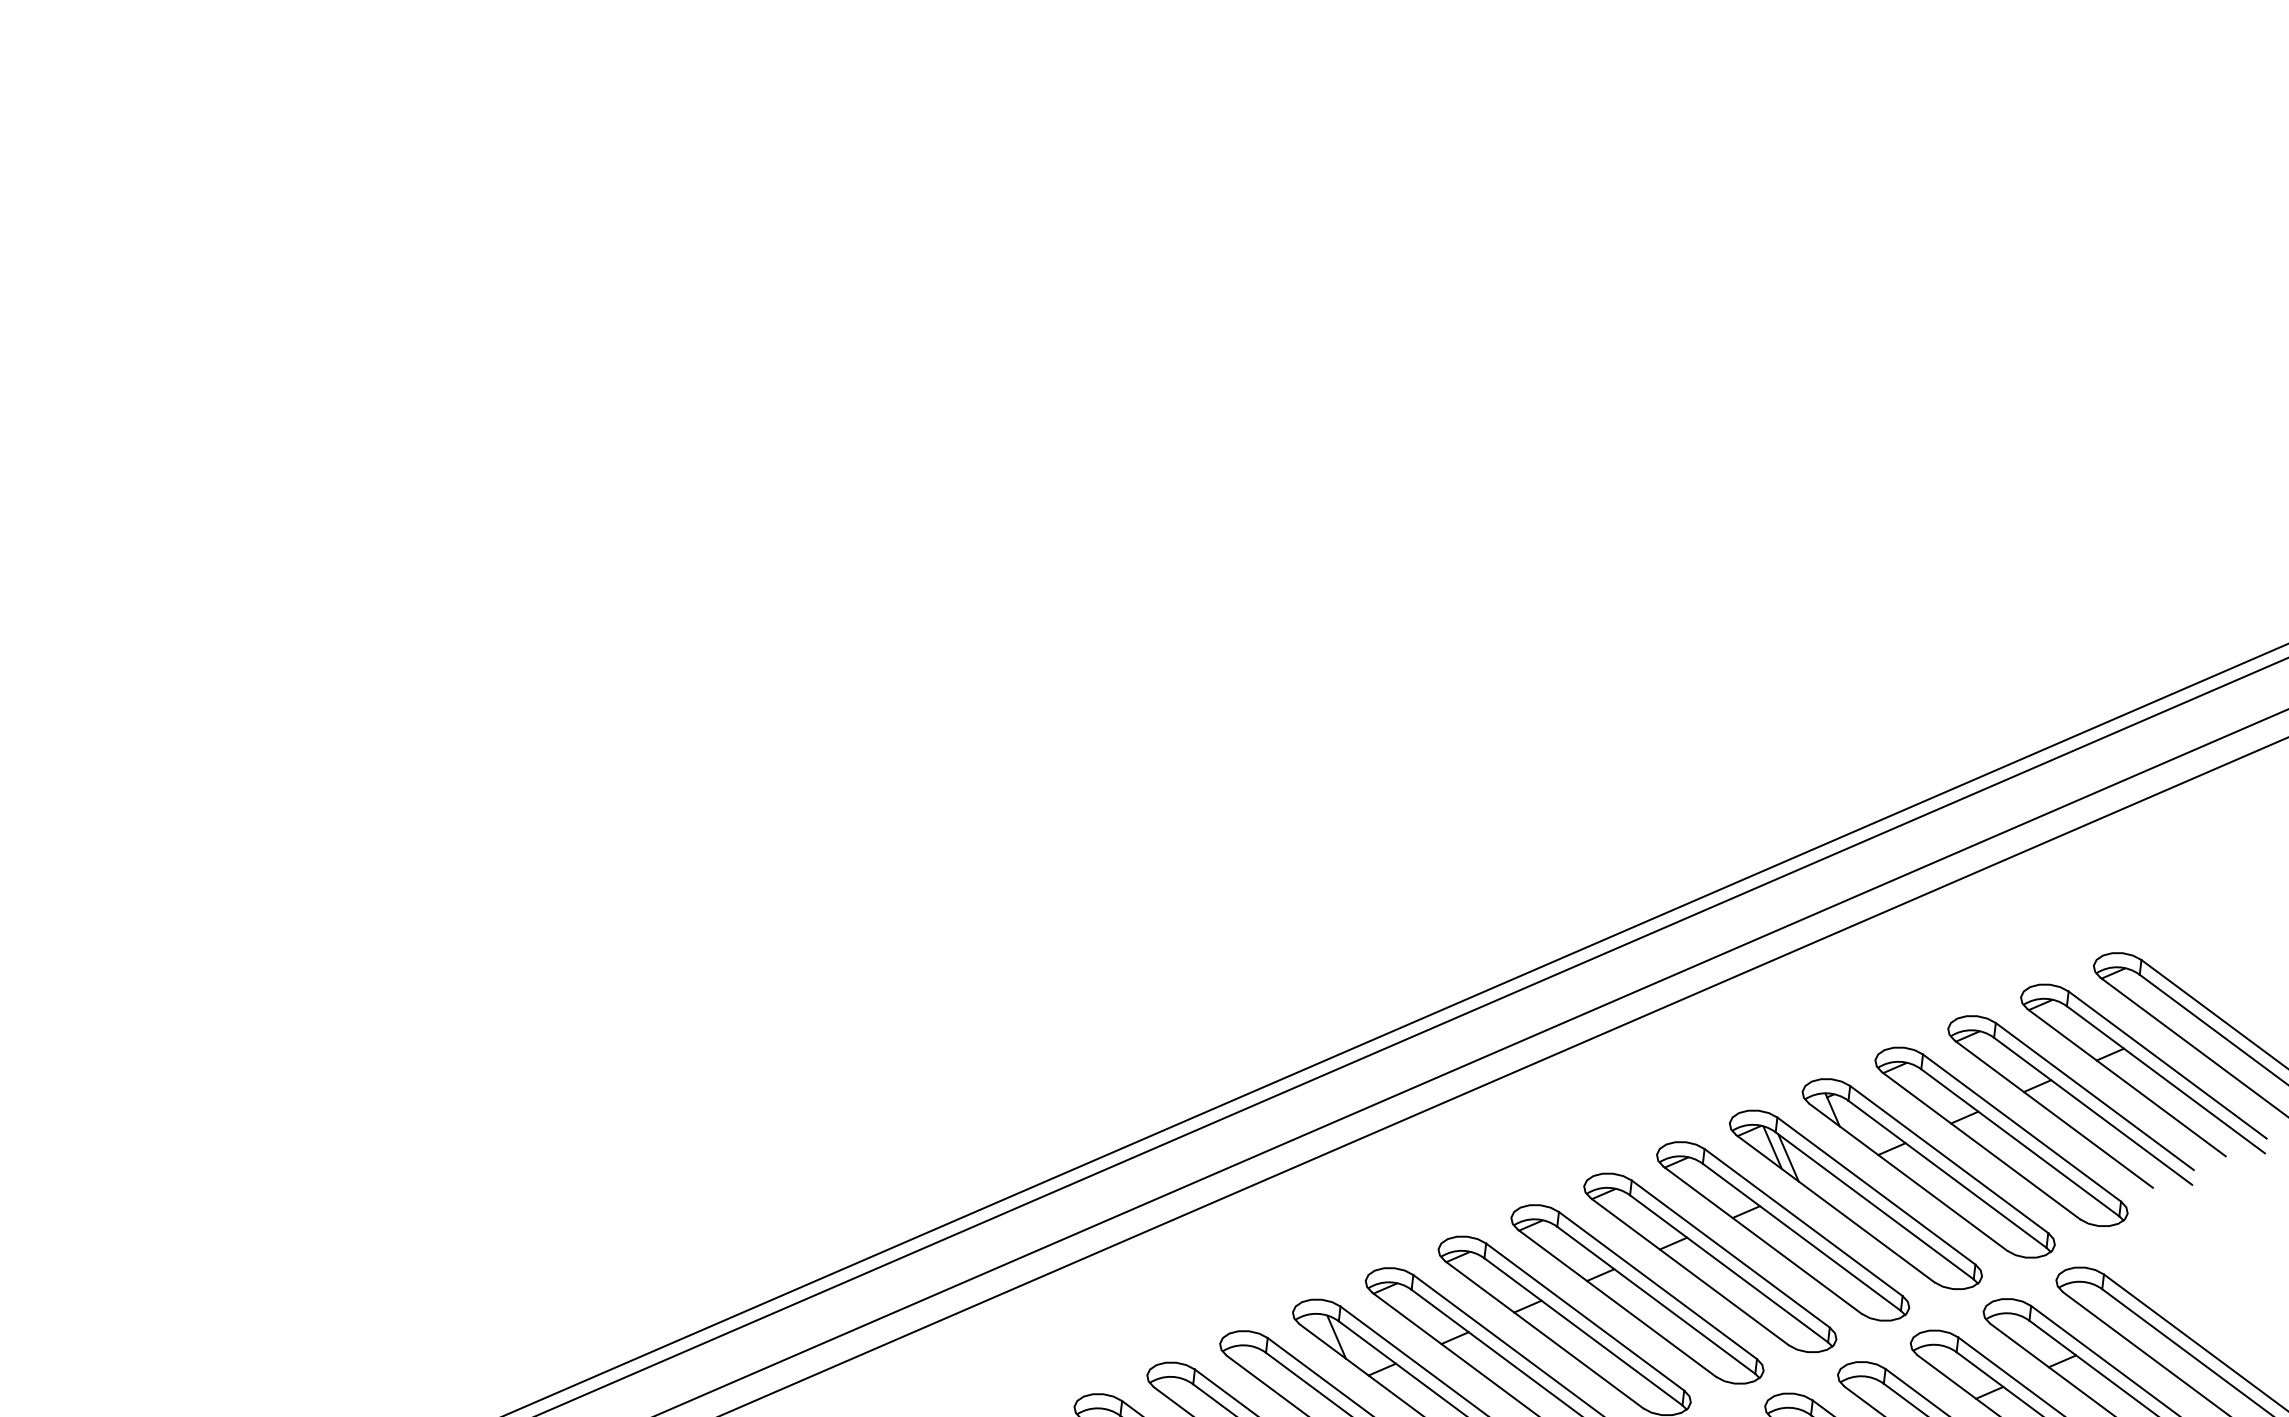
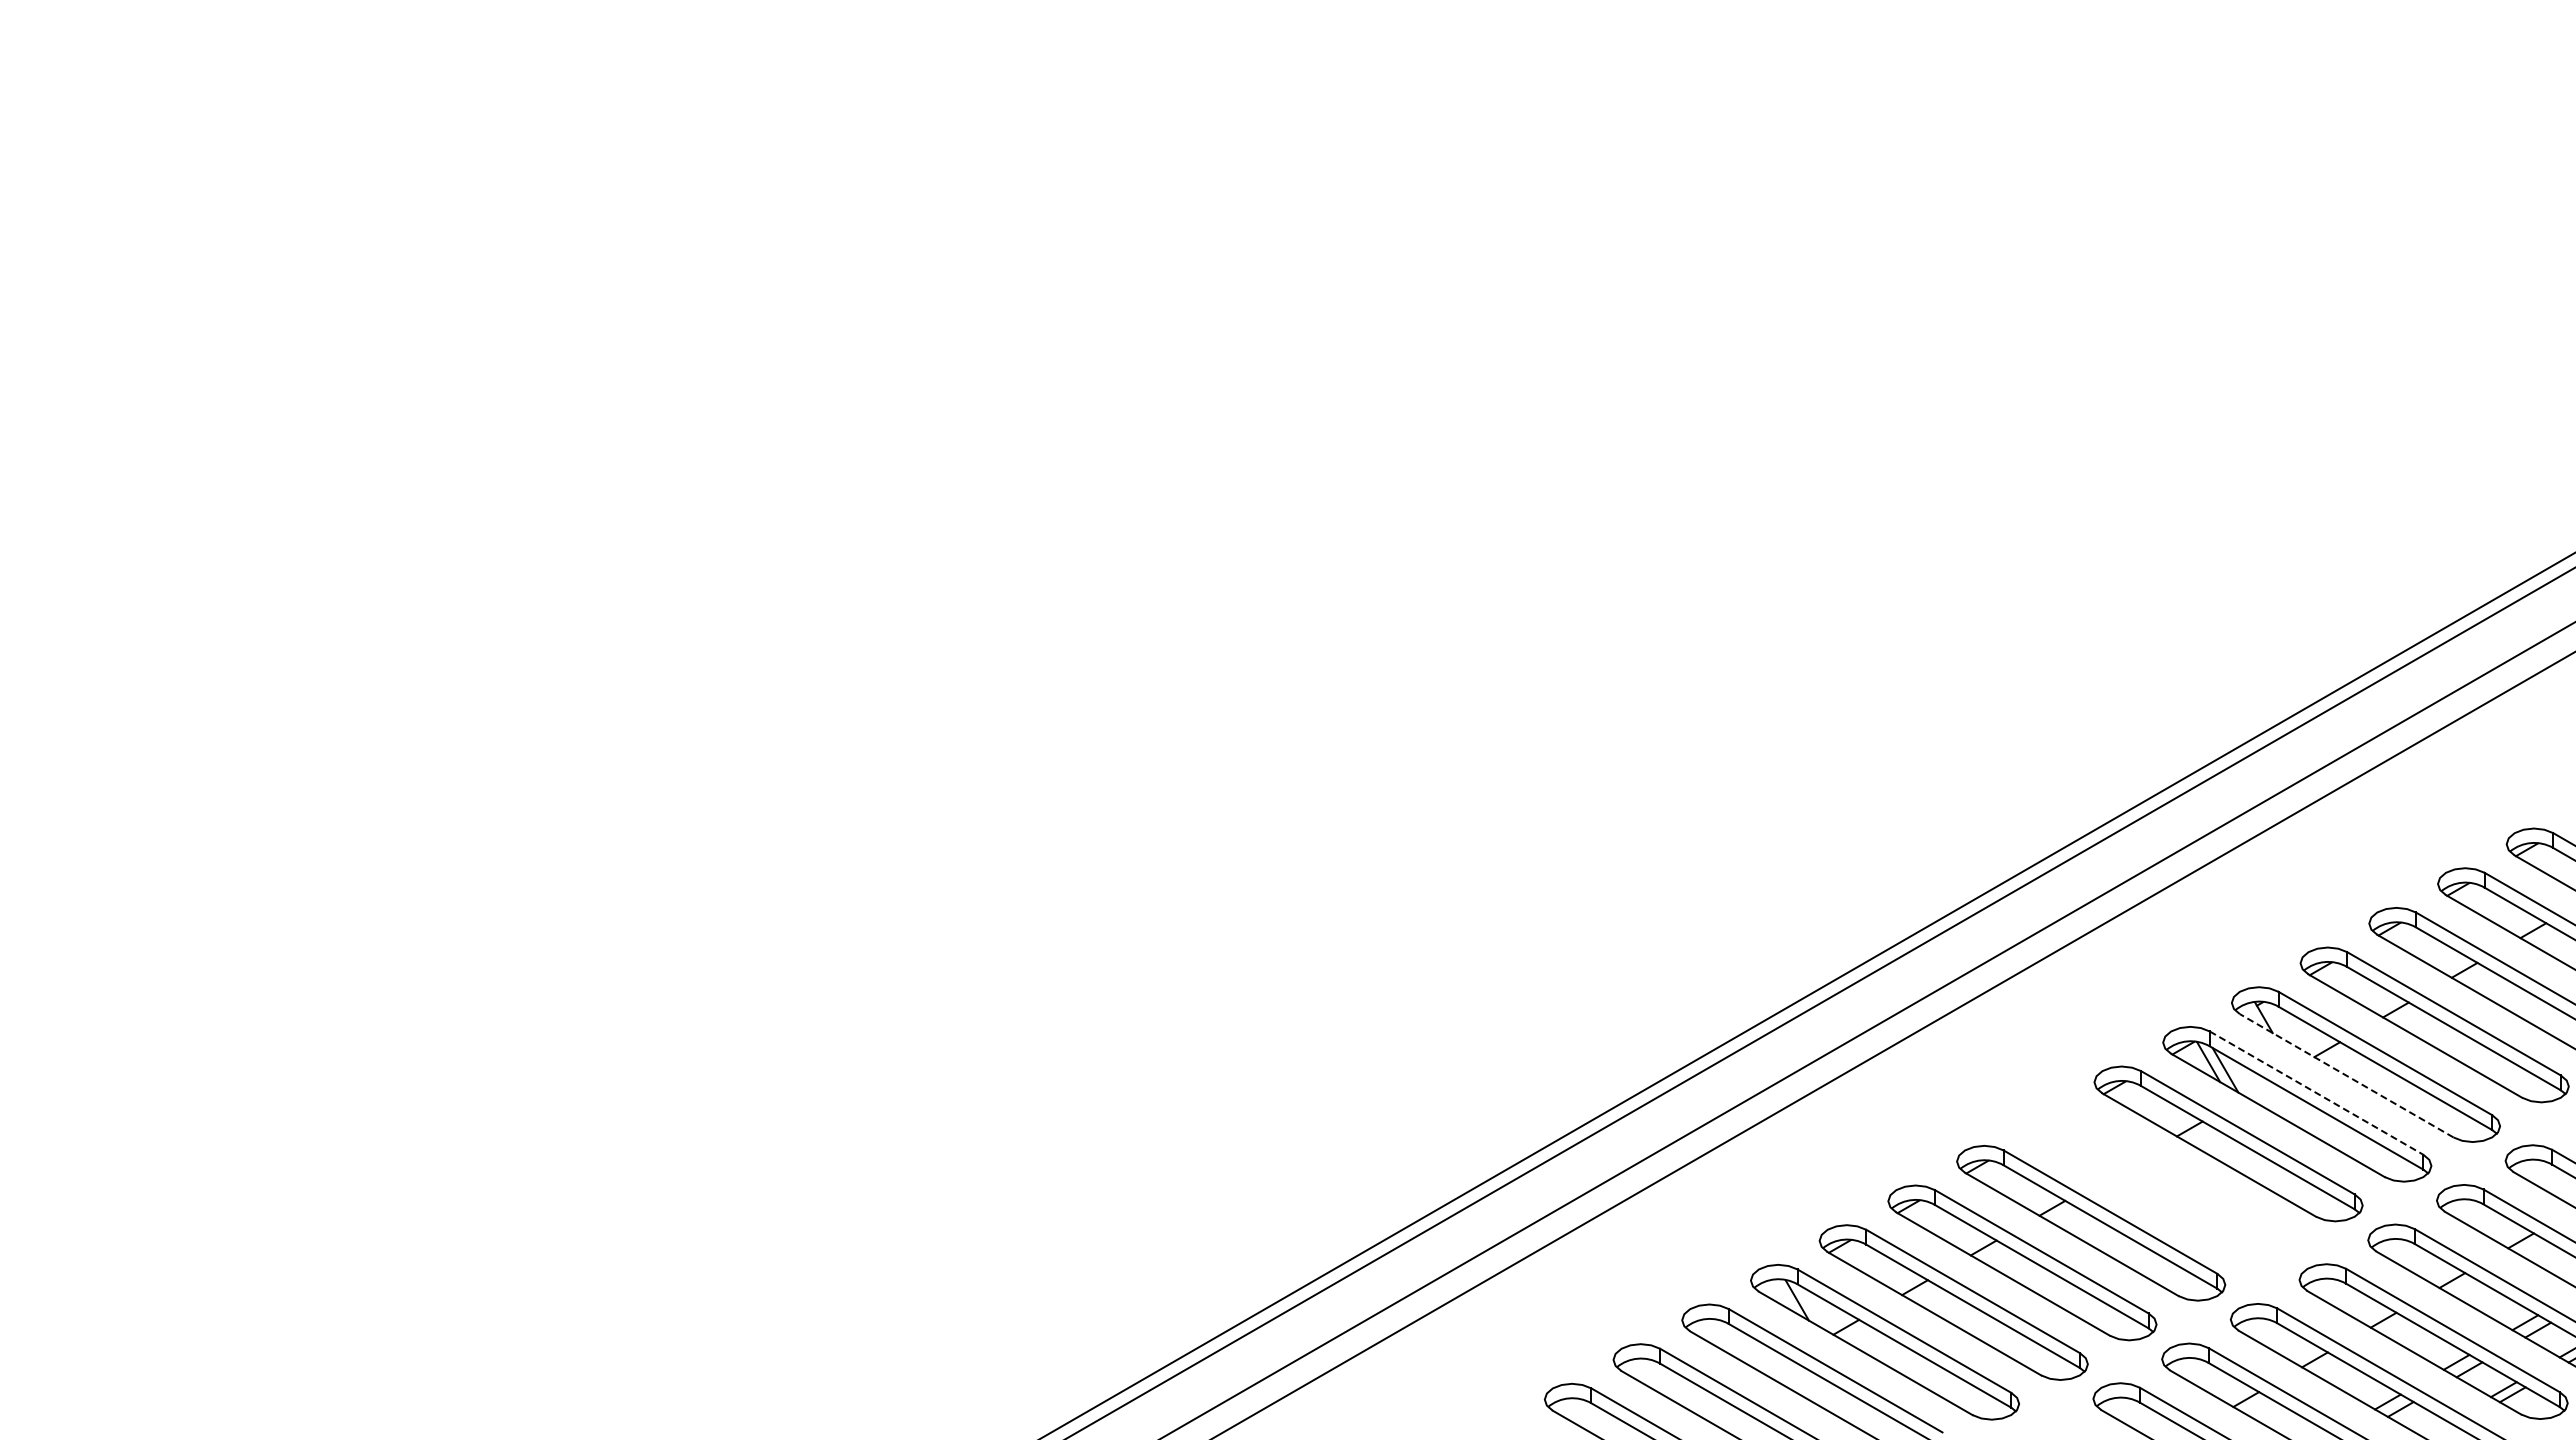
line: (1908, 1176) -> (2346, 1075), solid -> dashed
line: (1877, 1191) -> (2317, 1093), solid -> dashed
part: (1709, 1262) -> (2159, 1183), removed

